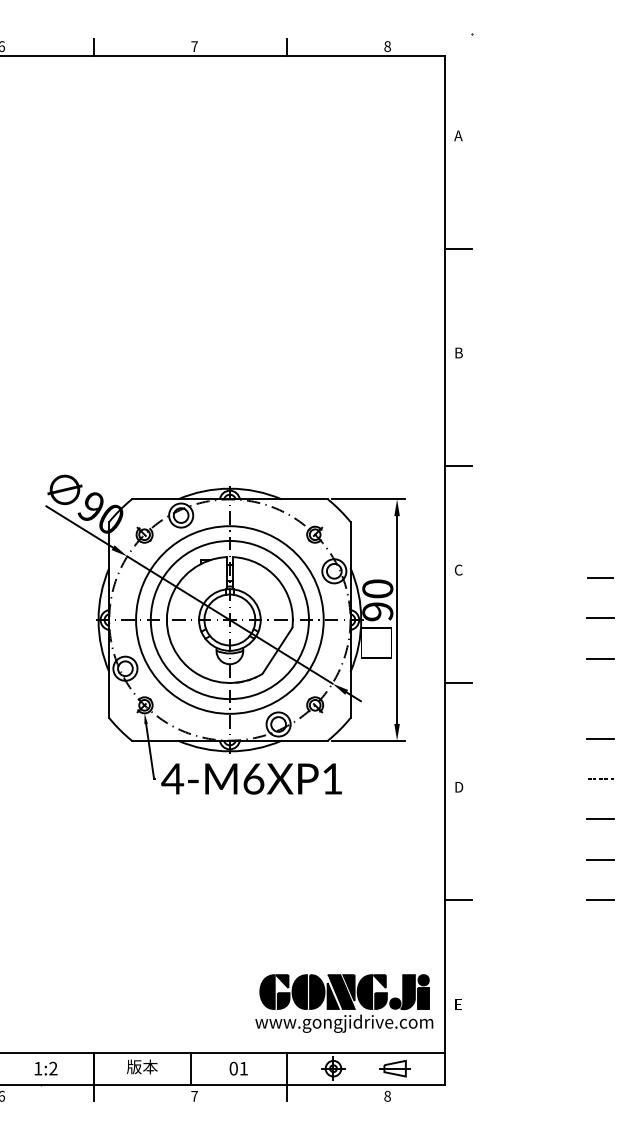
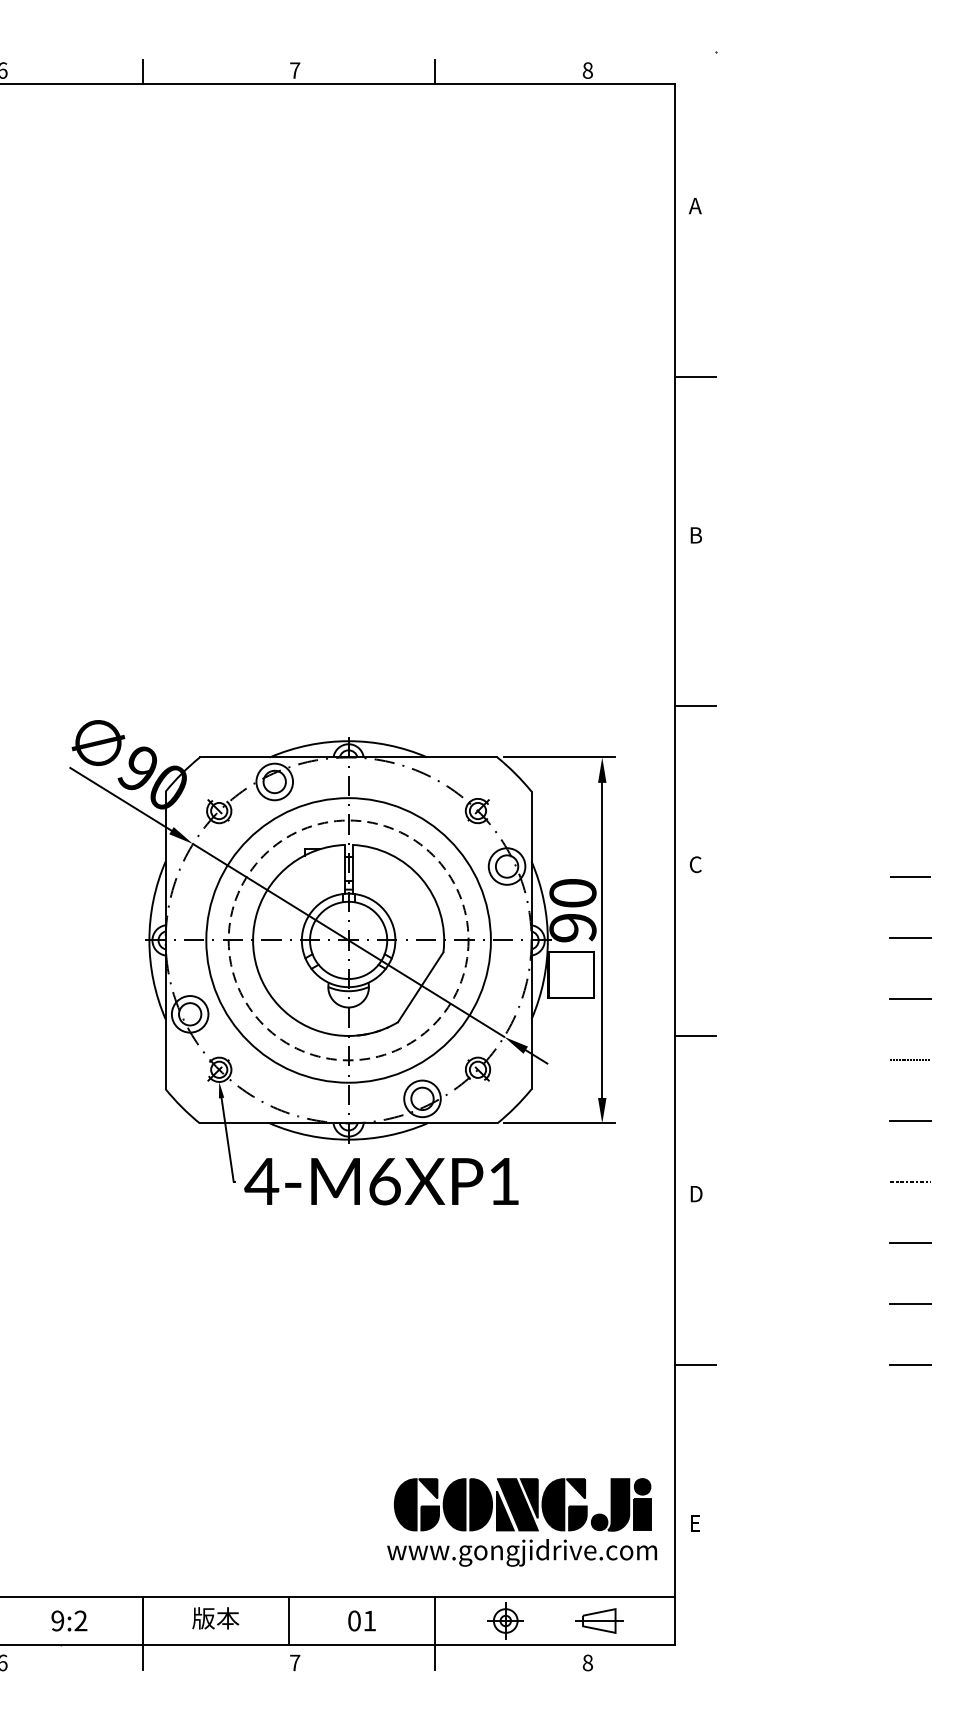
circle: (229, 619) -> (348, 939), solid -> dashed
text: (38, 1068) -> (58, 1620), 1:2 -> 9:2

